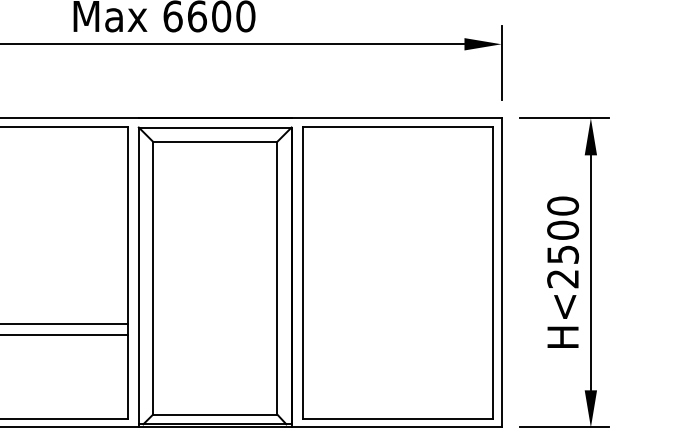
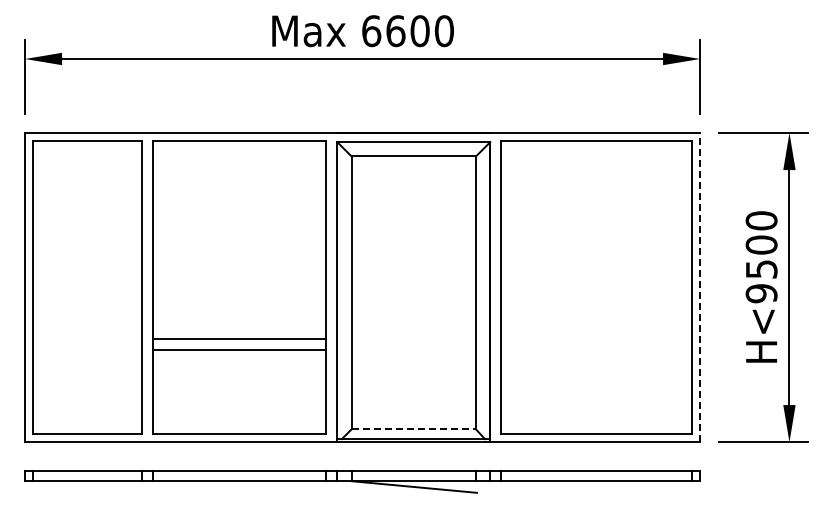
line: (501, 272) -> (700, 287), solid -> dashed
text: (562, 278) -> (761, 293), H<2500 -> H<9500
line: (215, 414) -> (414, 429), solid -> dashed

